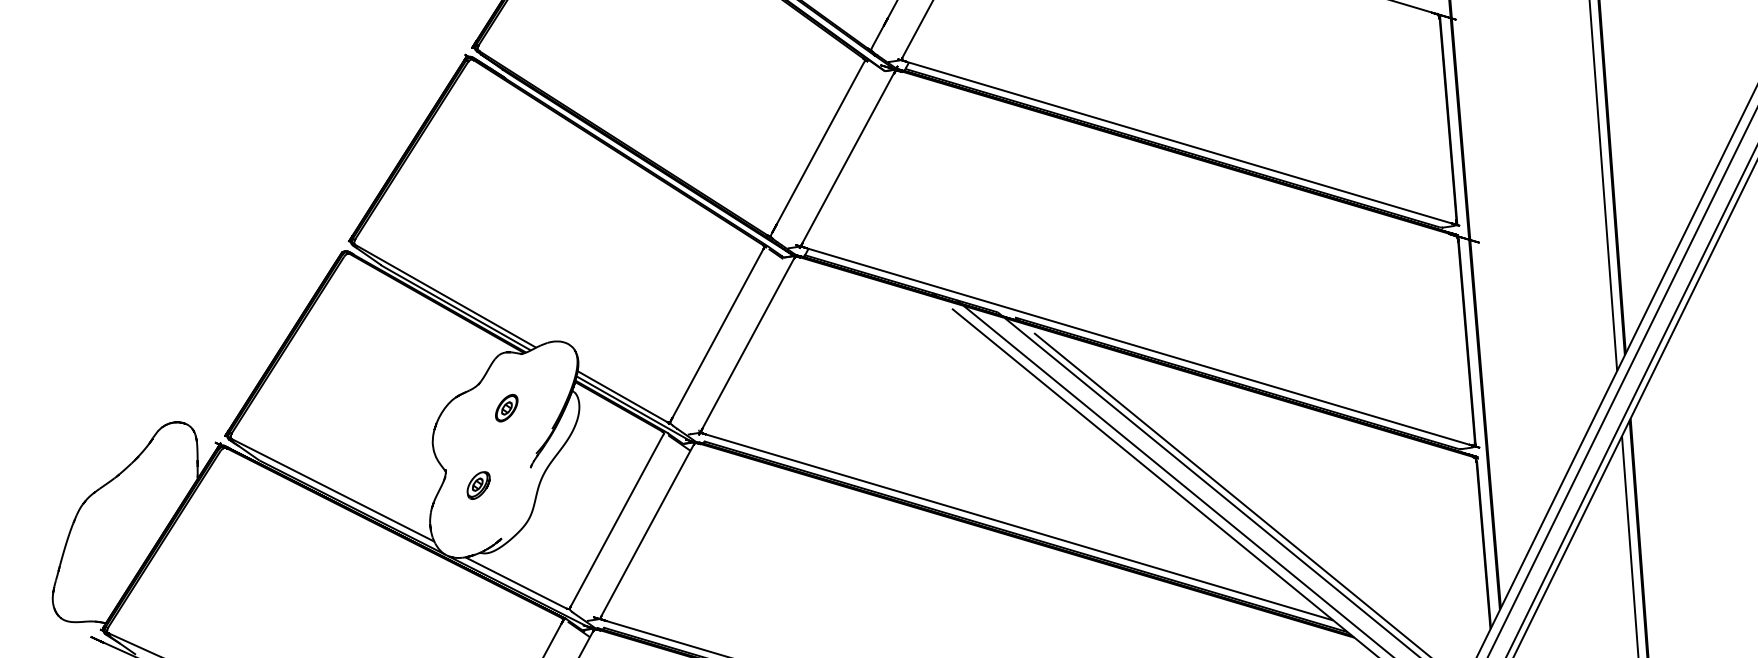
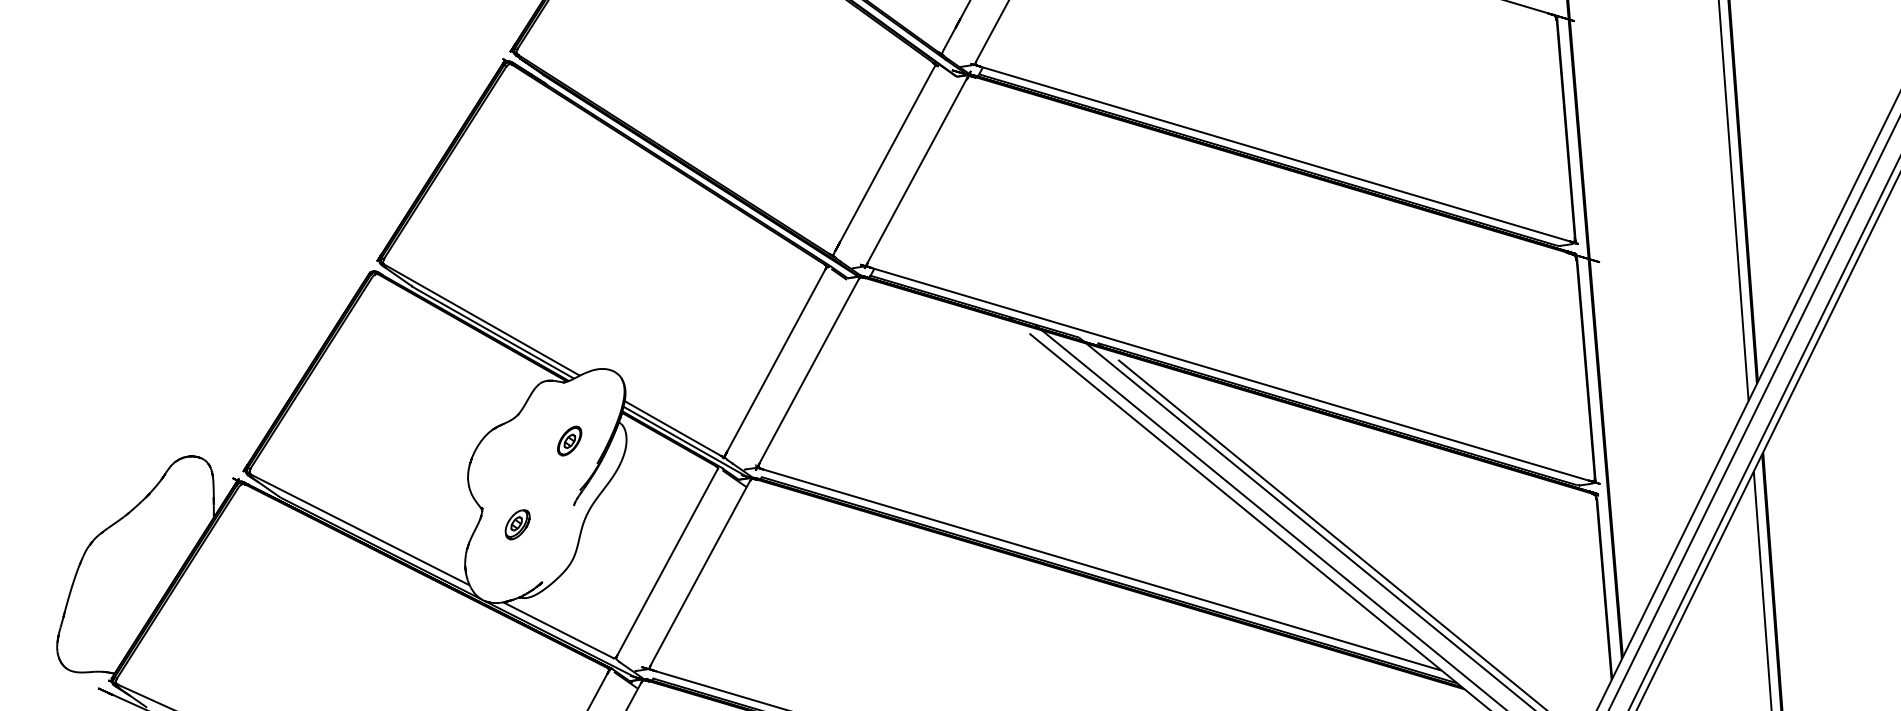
part: (506, 408) -> (569, 441), moved

